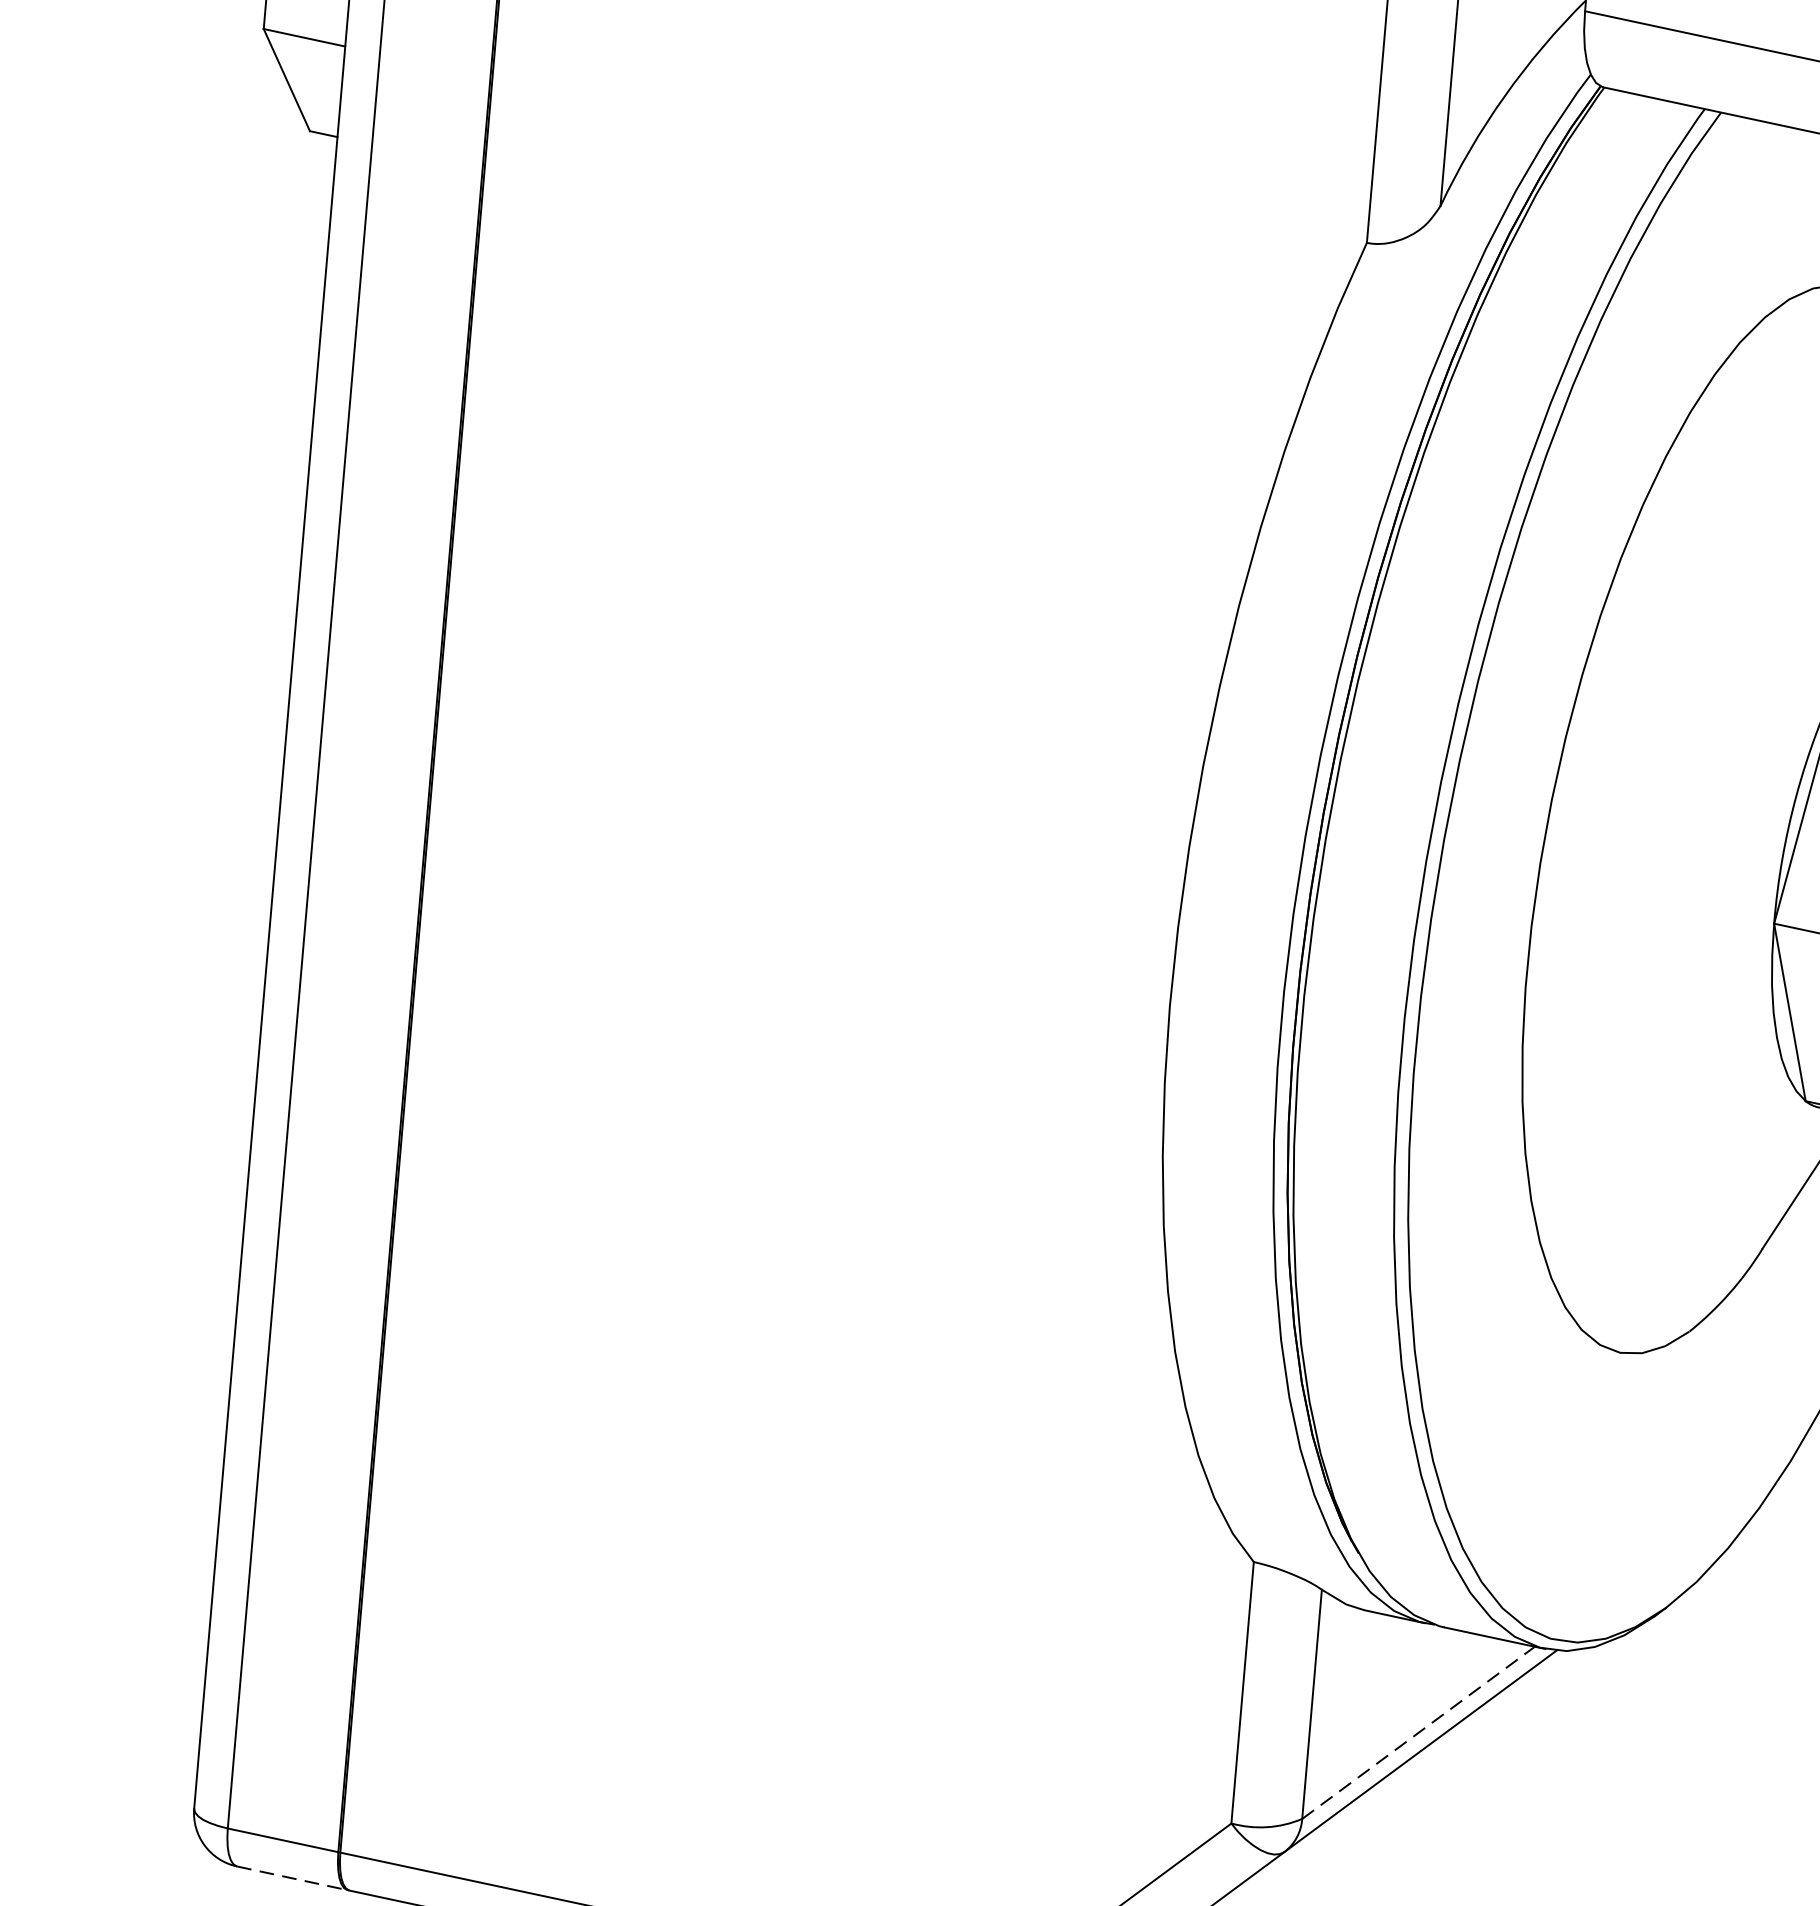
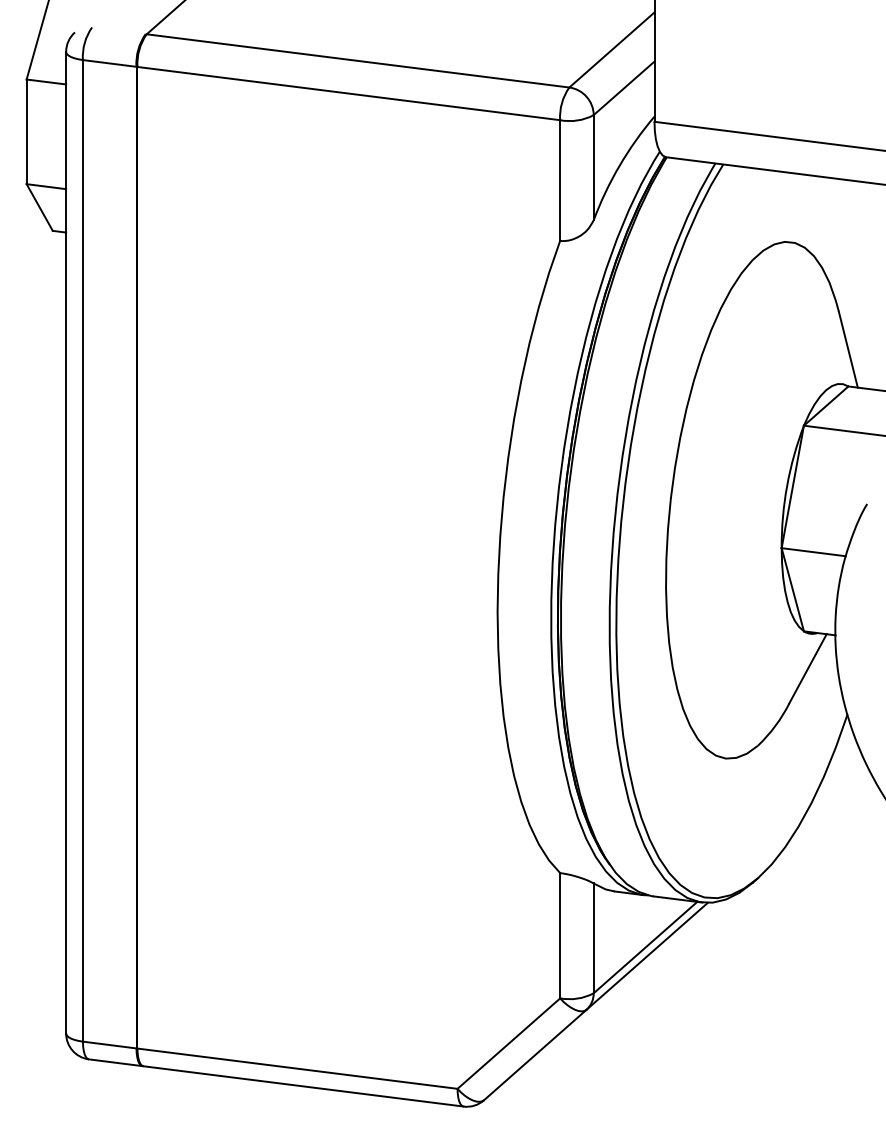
line: (1418, 1732) -> (645, 947), dashed -> solid
line: (291, 1877) -> (115, 1062), dashed -> solid

